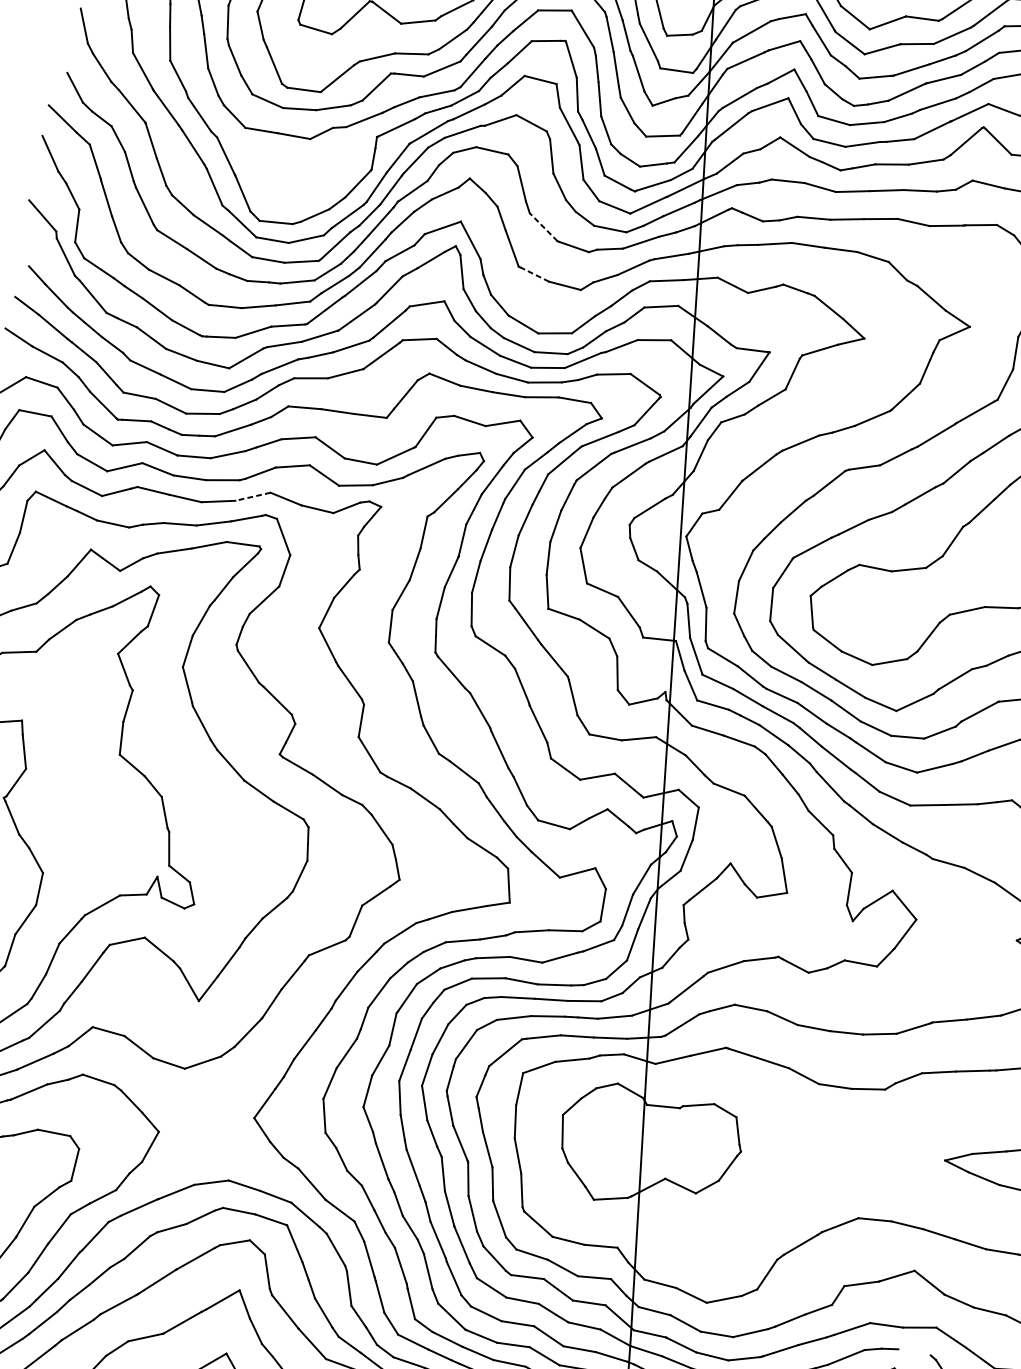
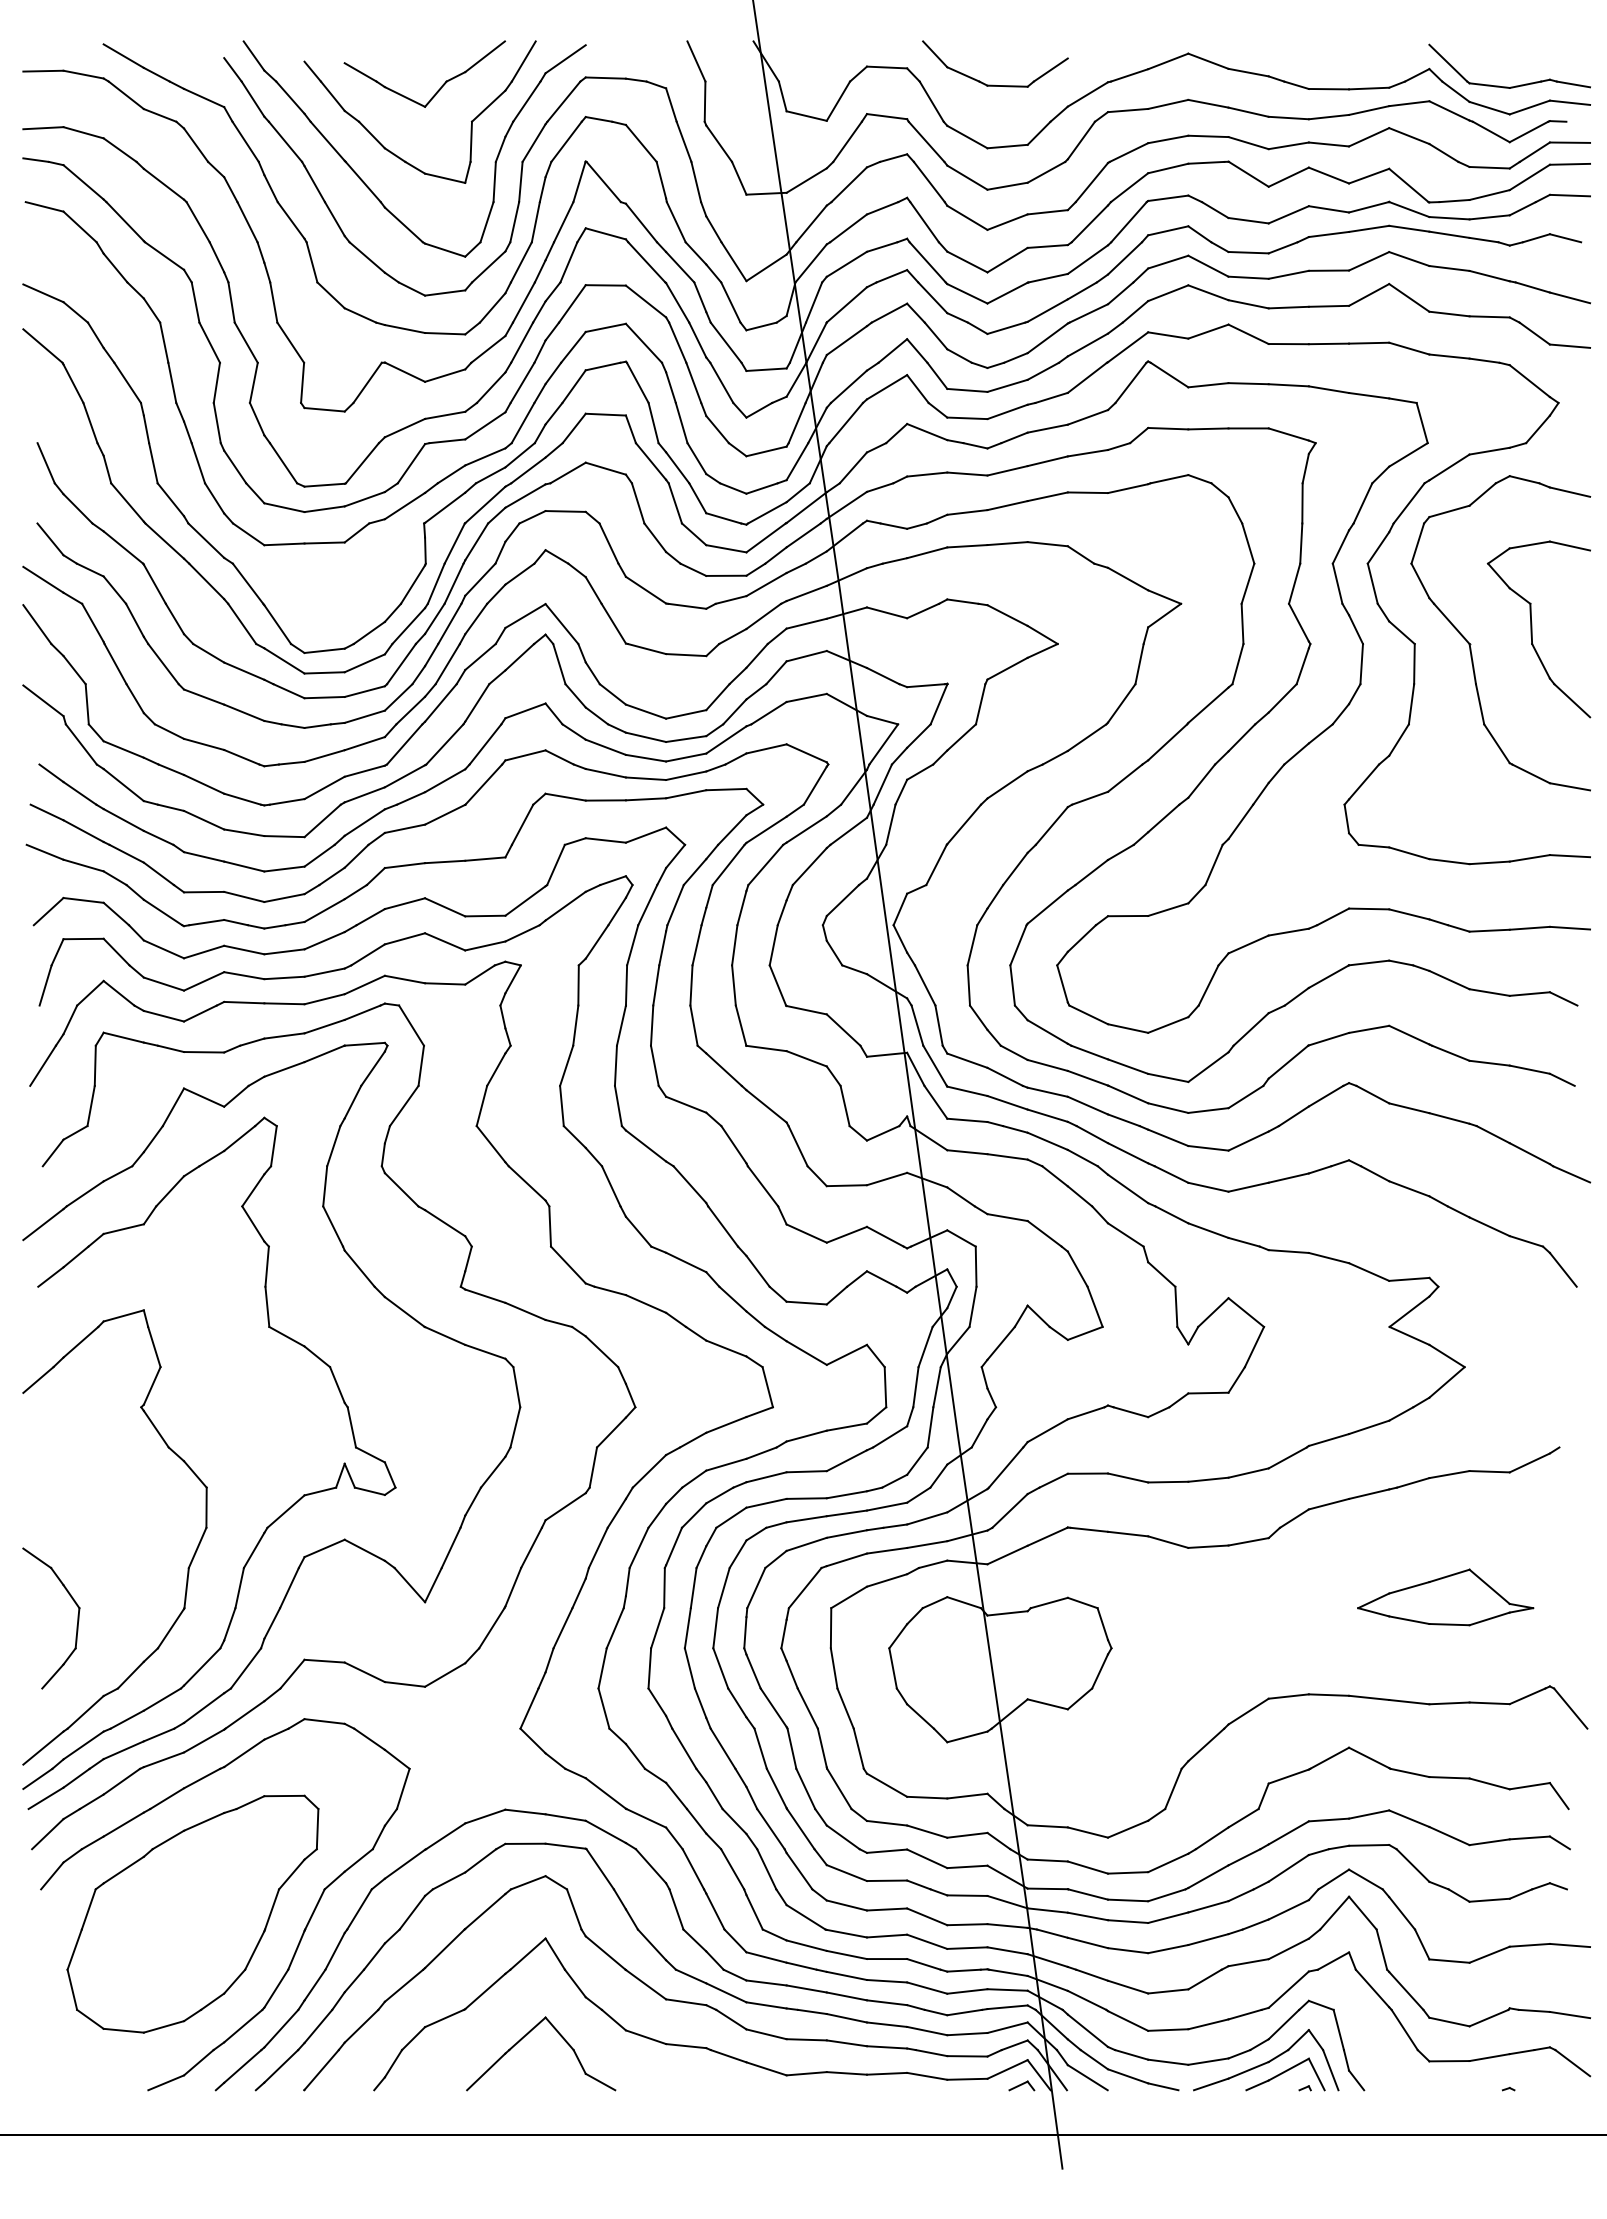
line: (543, 226) -> (645, 589), dashed -> solid
line: (534, 274) -> (647, 649), dashed -> solid
line: (252, 497) -> (364, 985), dashed -> solid
line: (914, 1352) -> (1369, 1845), added

